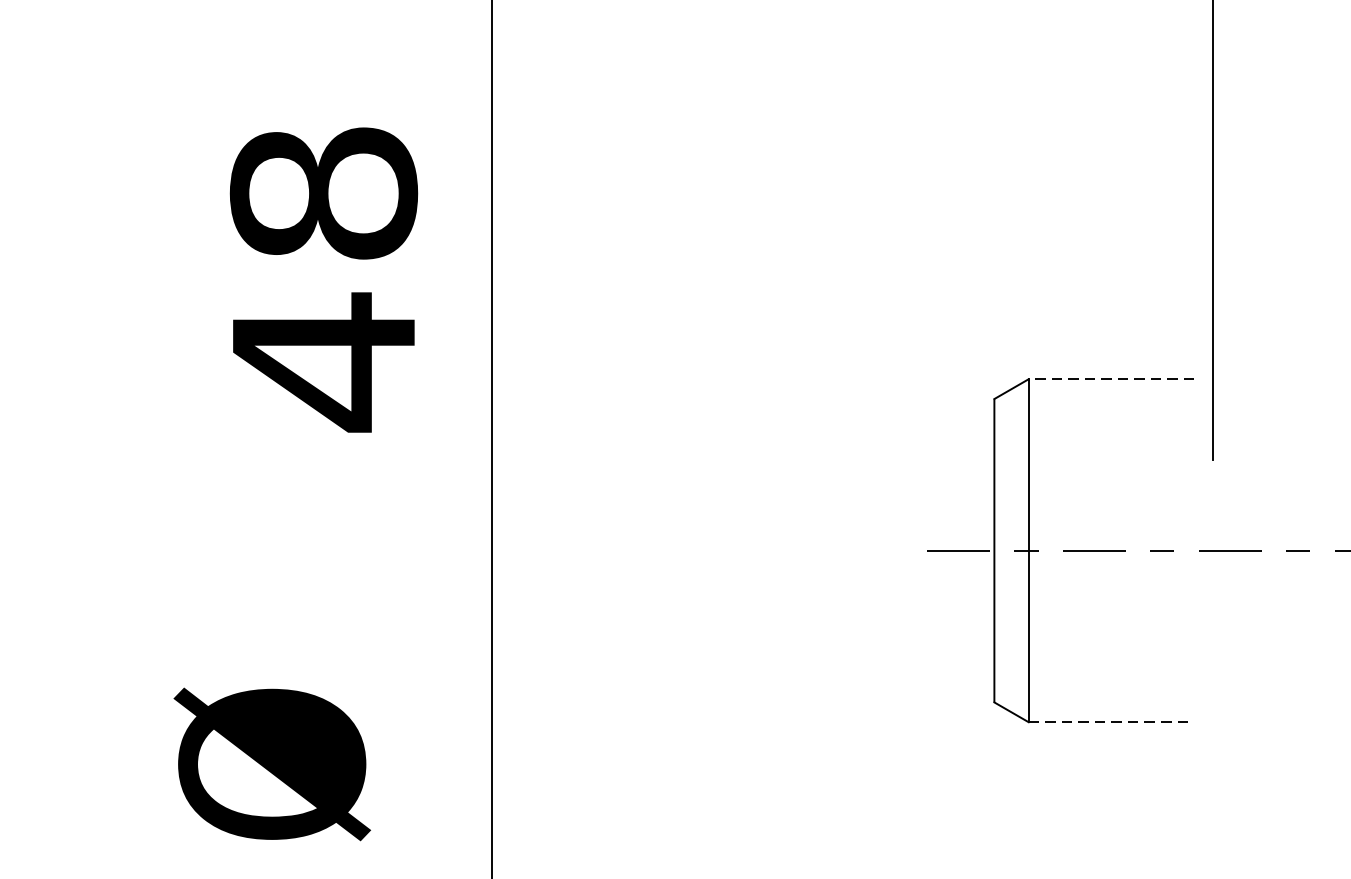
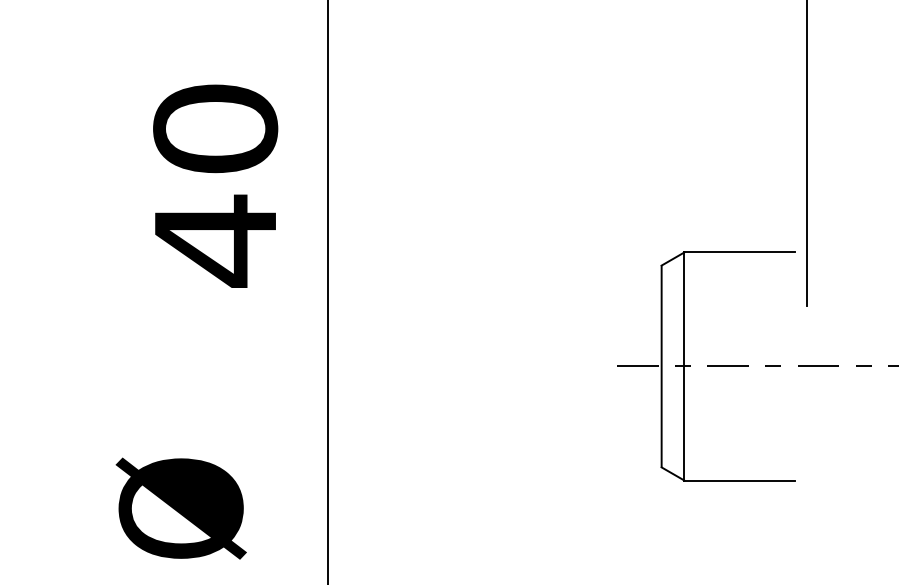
text: (323, 192) -> (215, 128), 48 -> 40
line: (1111, 379) -> (739, 252), dashed -> solid
line: (1112, 722) -> (740, 480), dashed -> solid

